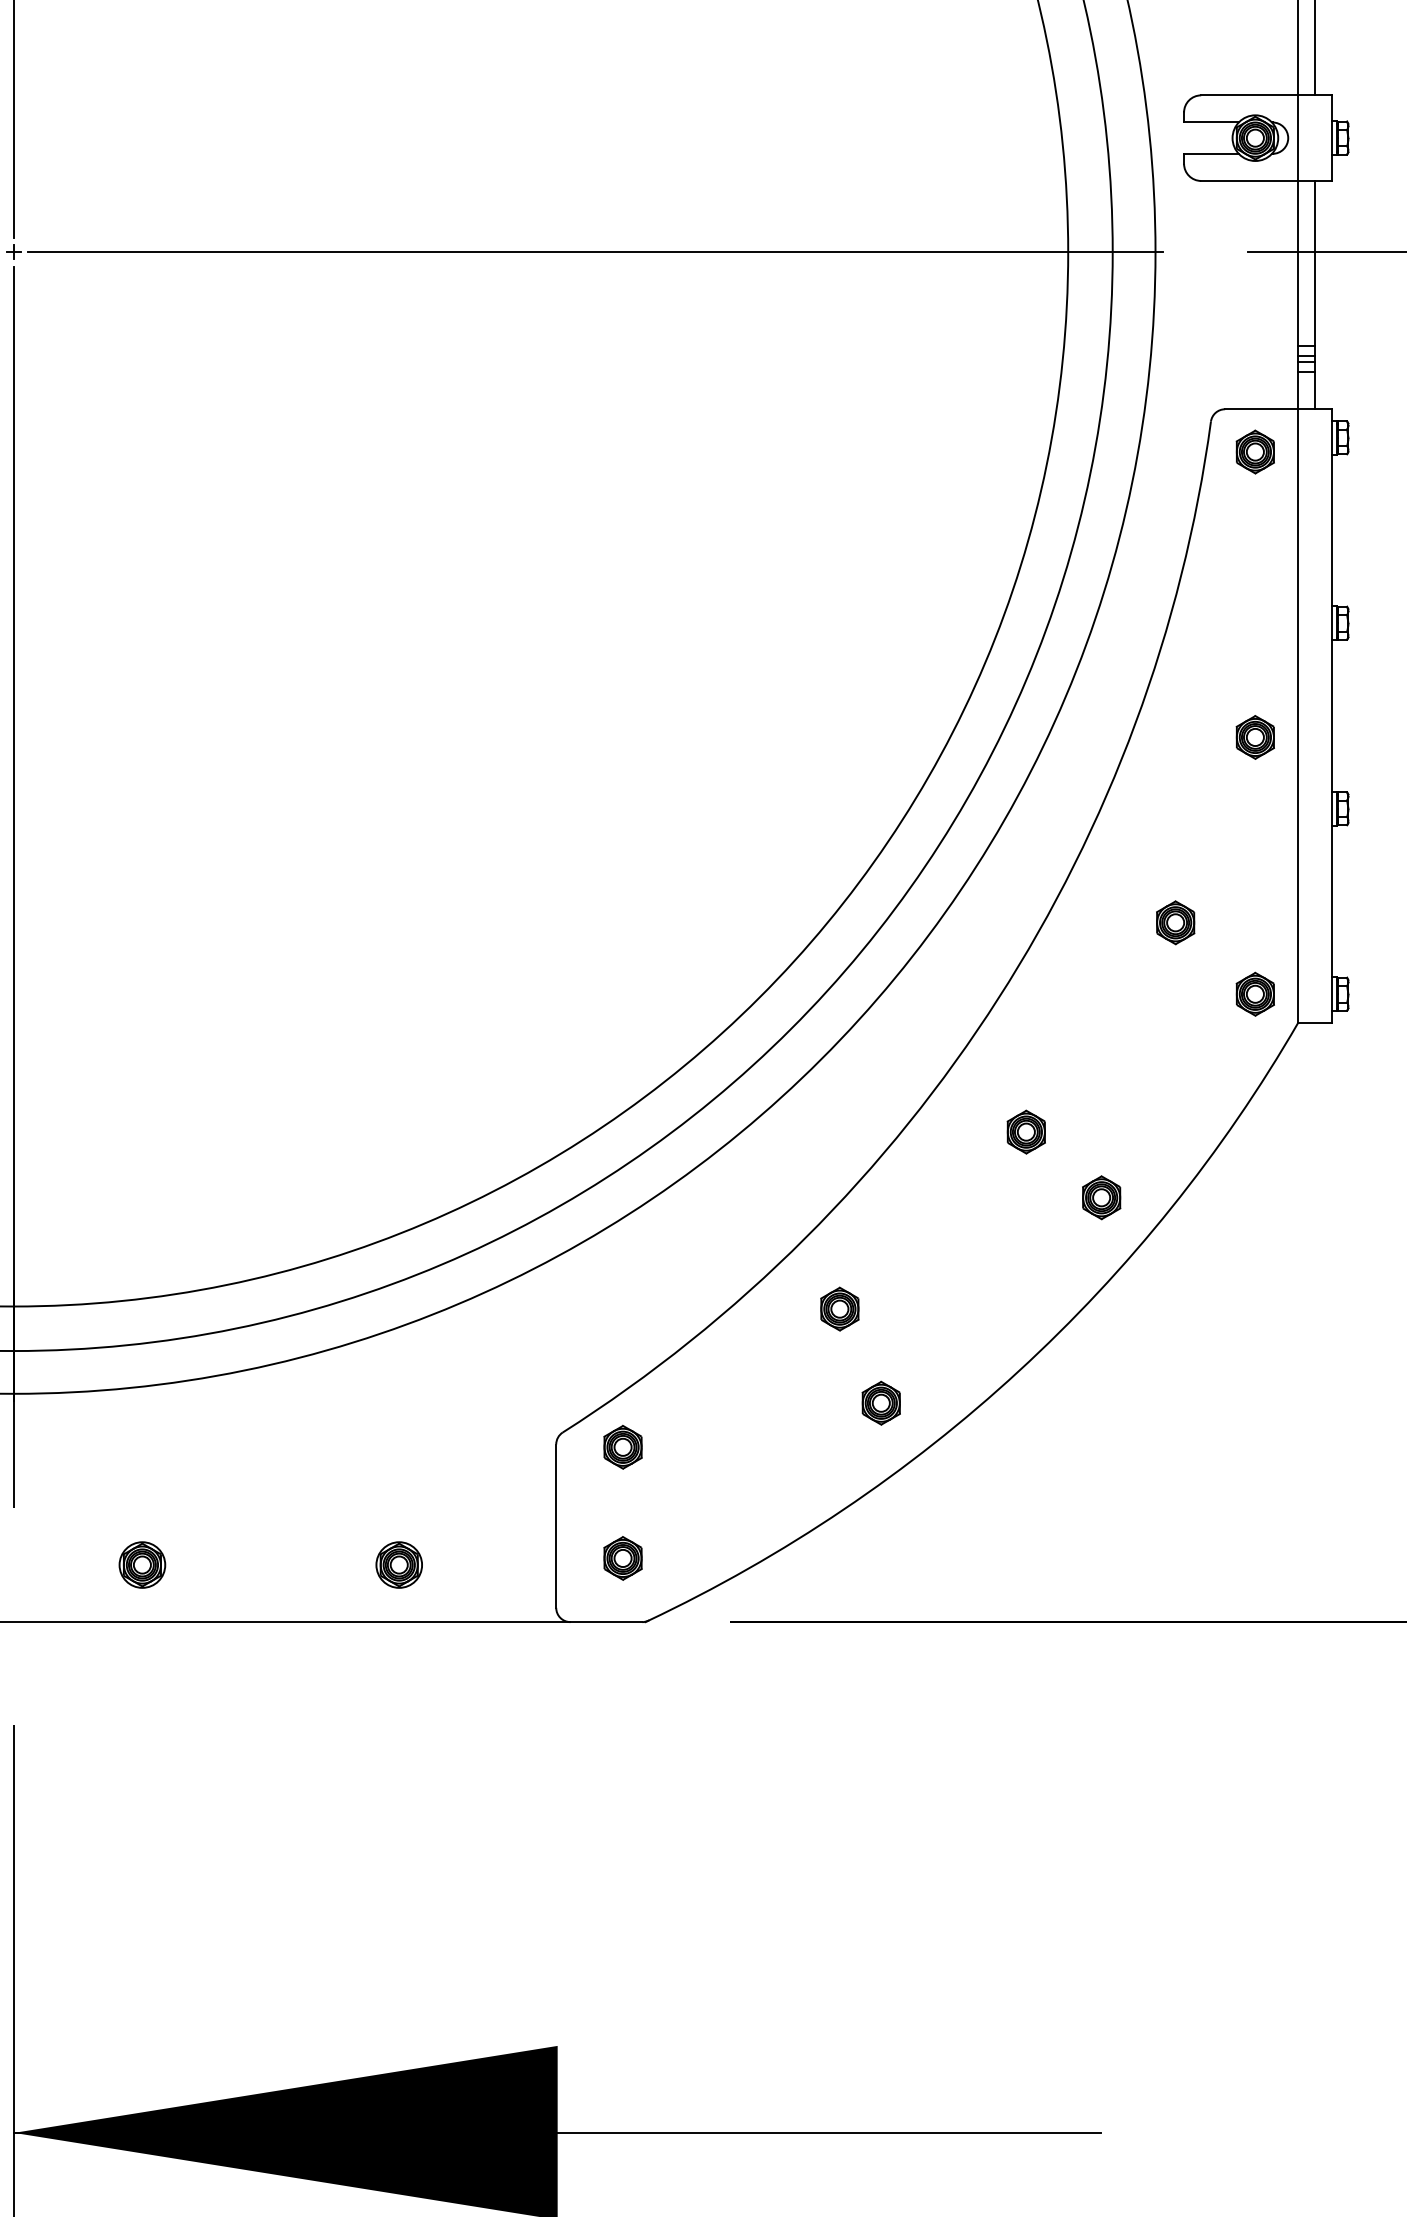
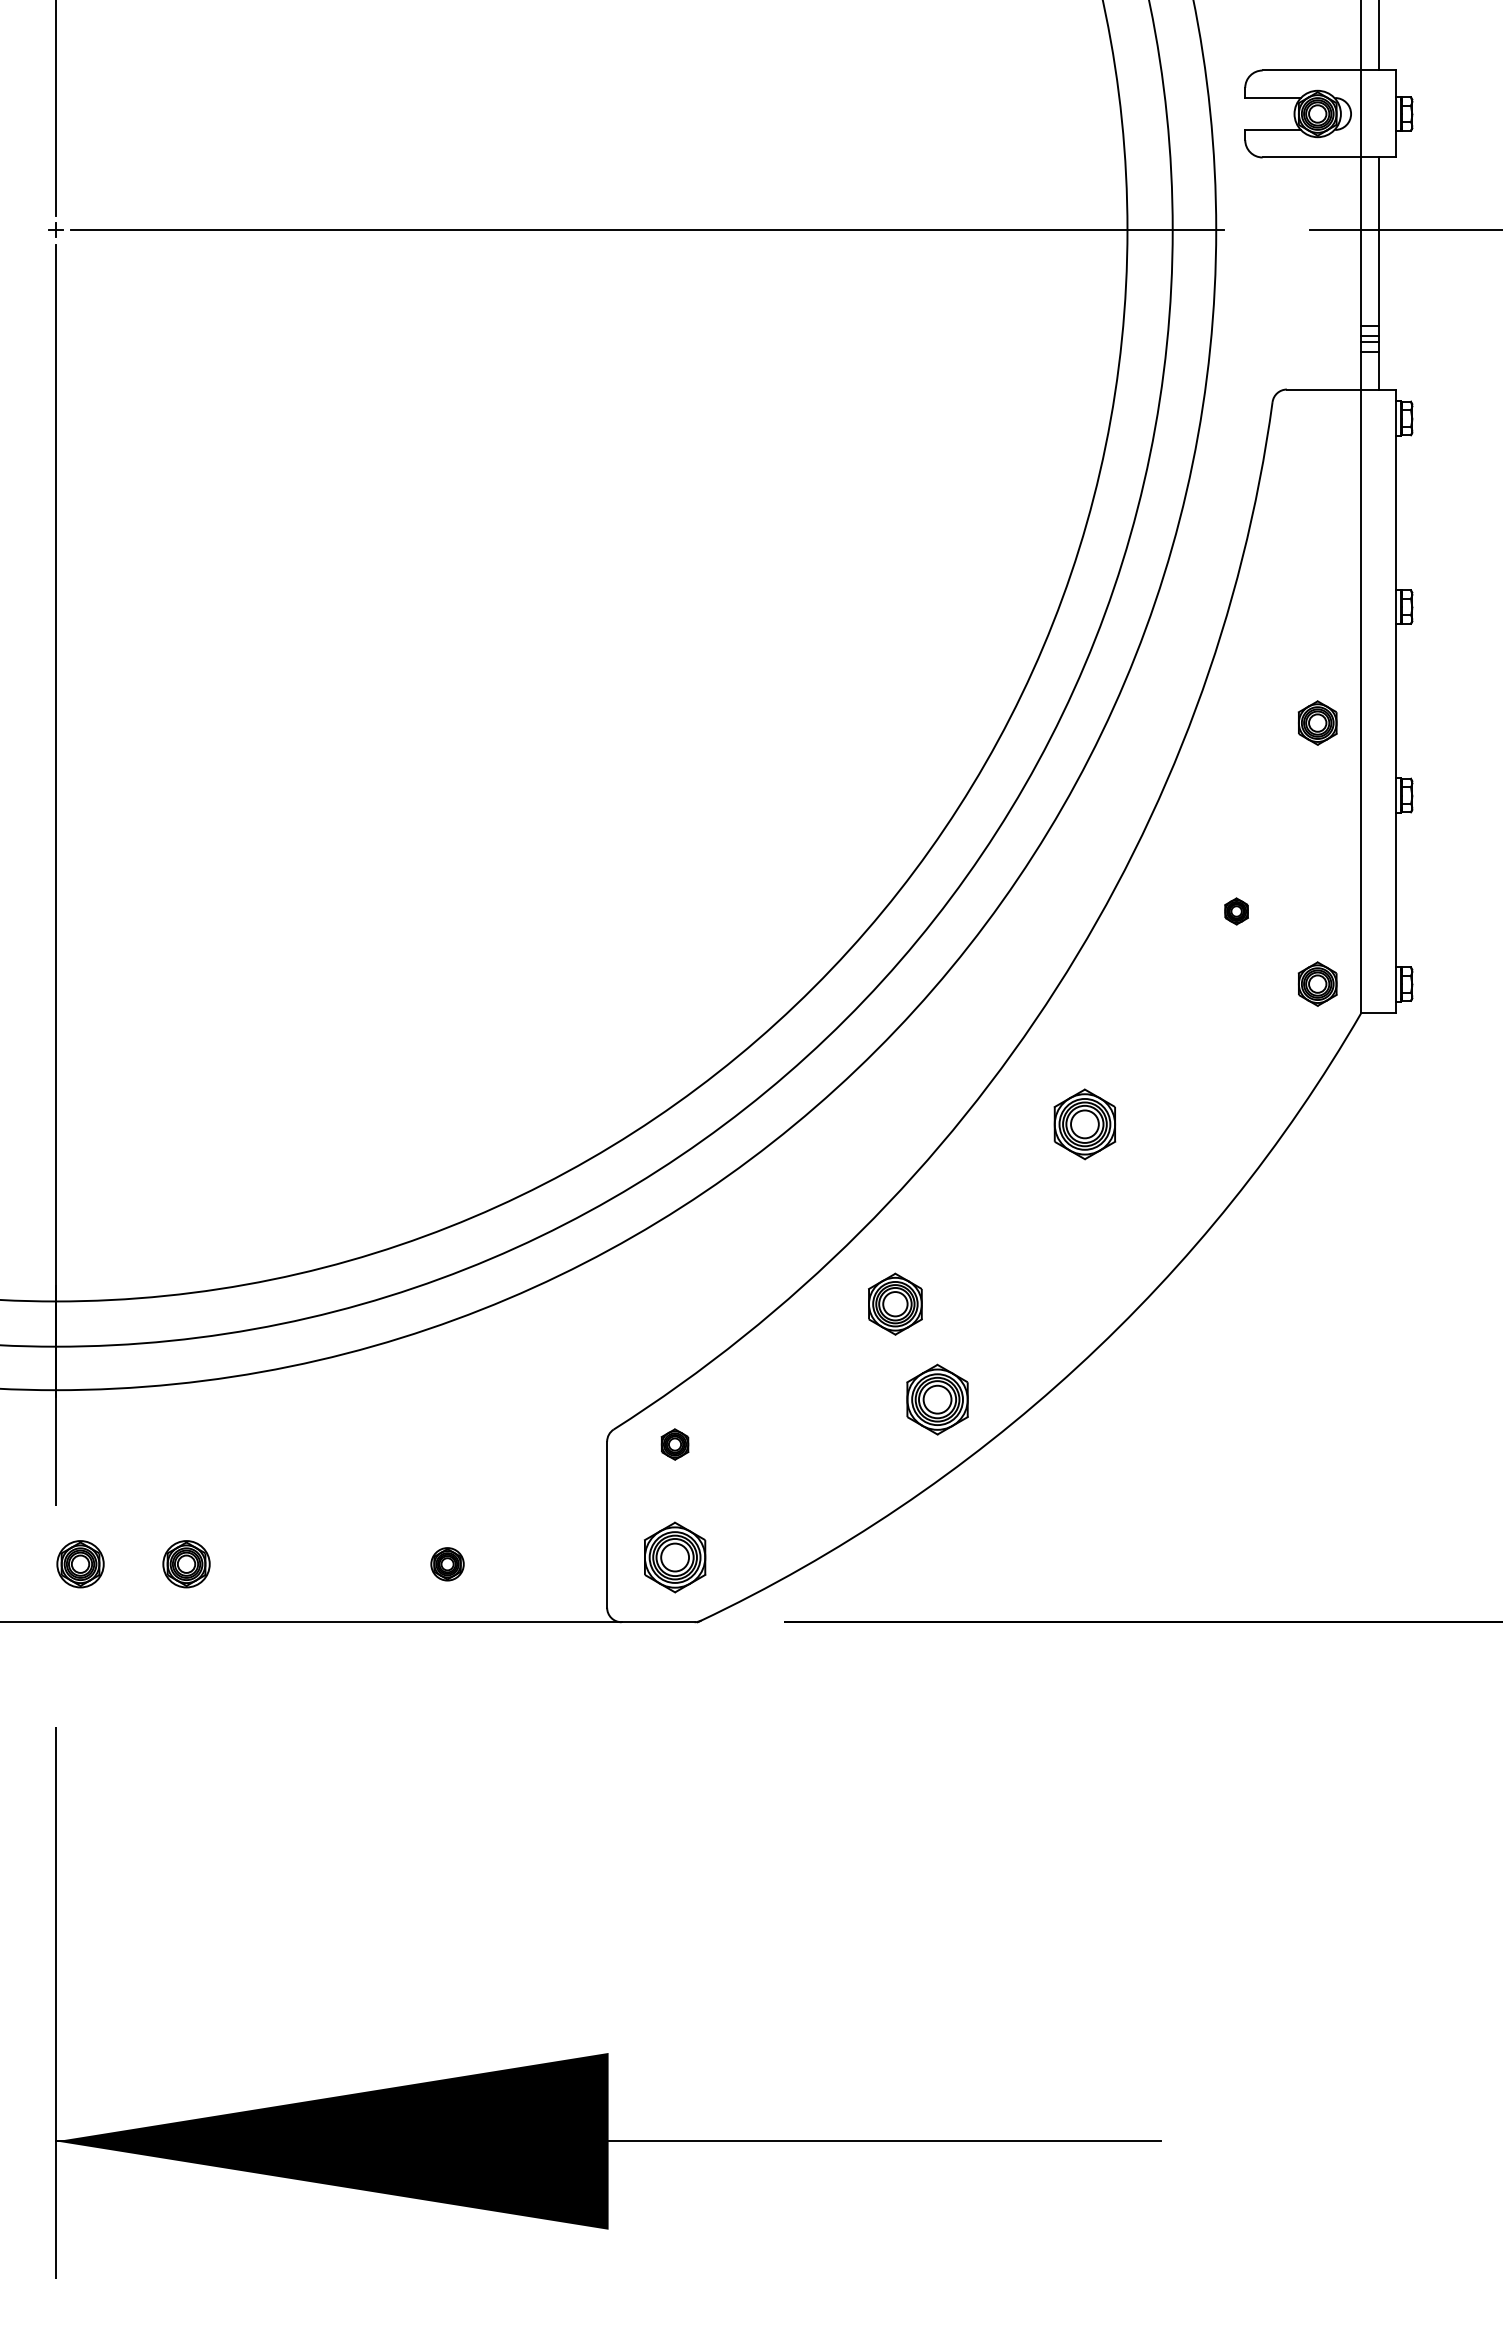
part: (1255, 451) -> (1317, 432), removed
part: (1175, 922) -> (1236, 911), size x0.6
part: (1025, 1131) -> (1084, 1123), size x1.6
part: (1101, 1197) -> (1161, 1190), removed
part: (839, 1308) -> (895, 1303), size x1.4
part: (881, 1402) -> (937, 1399), size x1.6
part: (622, 1447) -> (674, 1444), size x0.7
part: (622, 1558) -> (674, 1557), size x1.6
part: (38, 1565) -> (80, 1564), added
part: (399, 1565) -> (447, 1564), size x0.7

